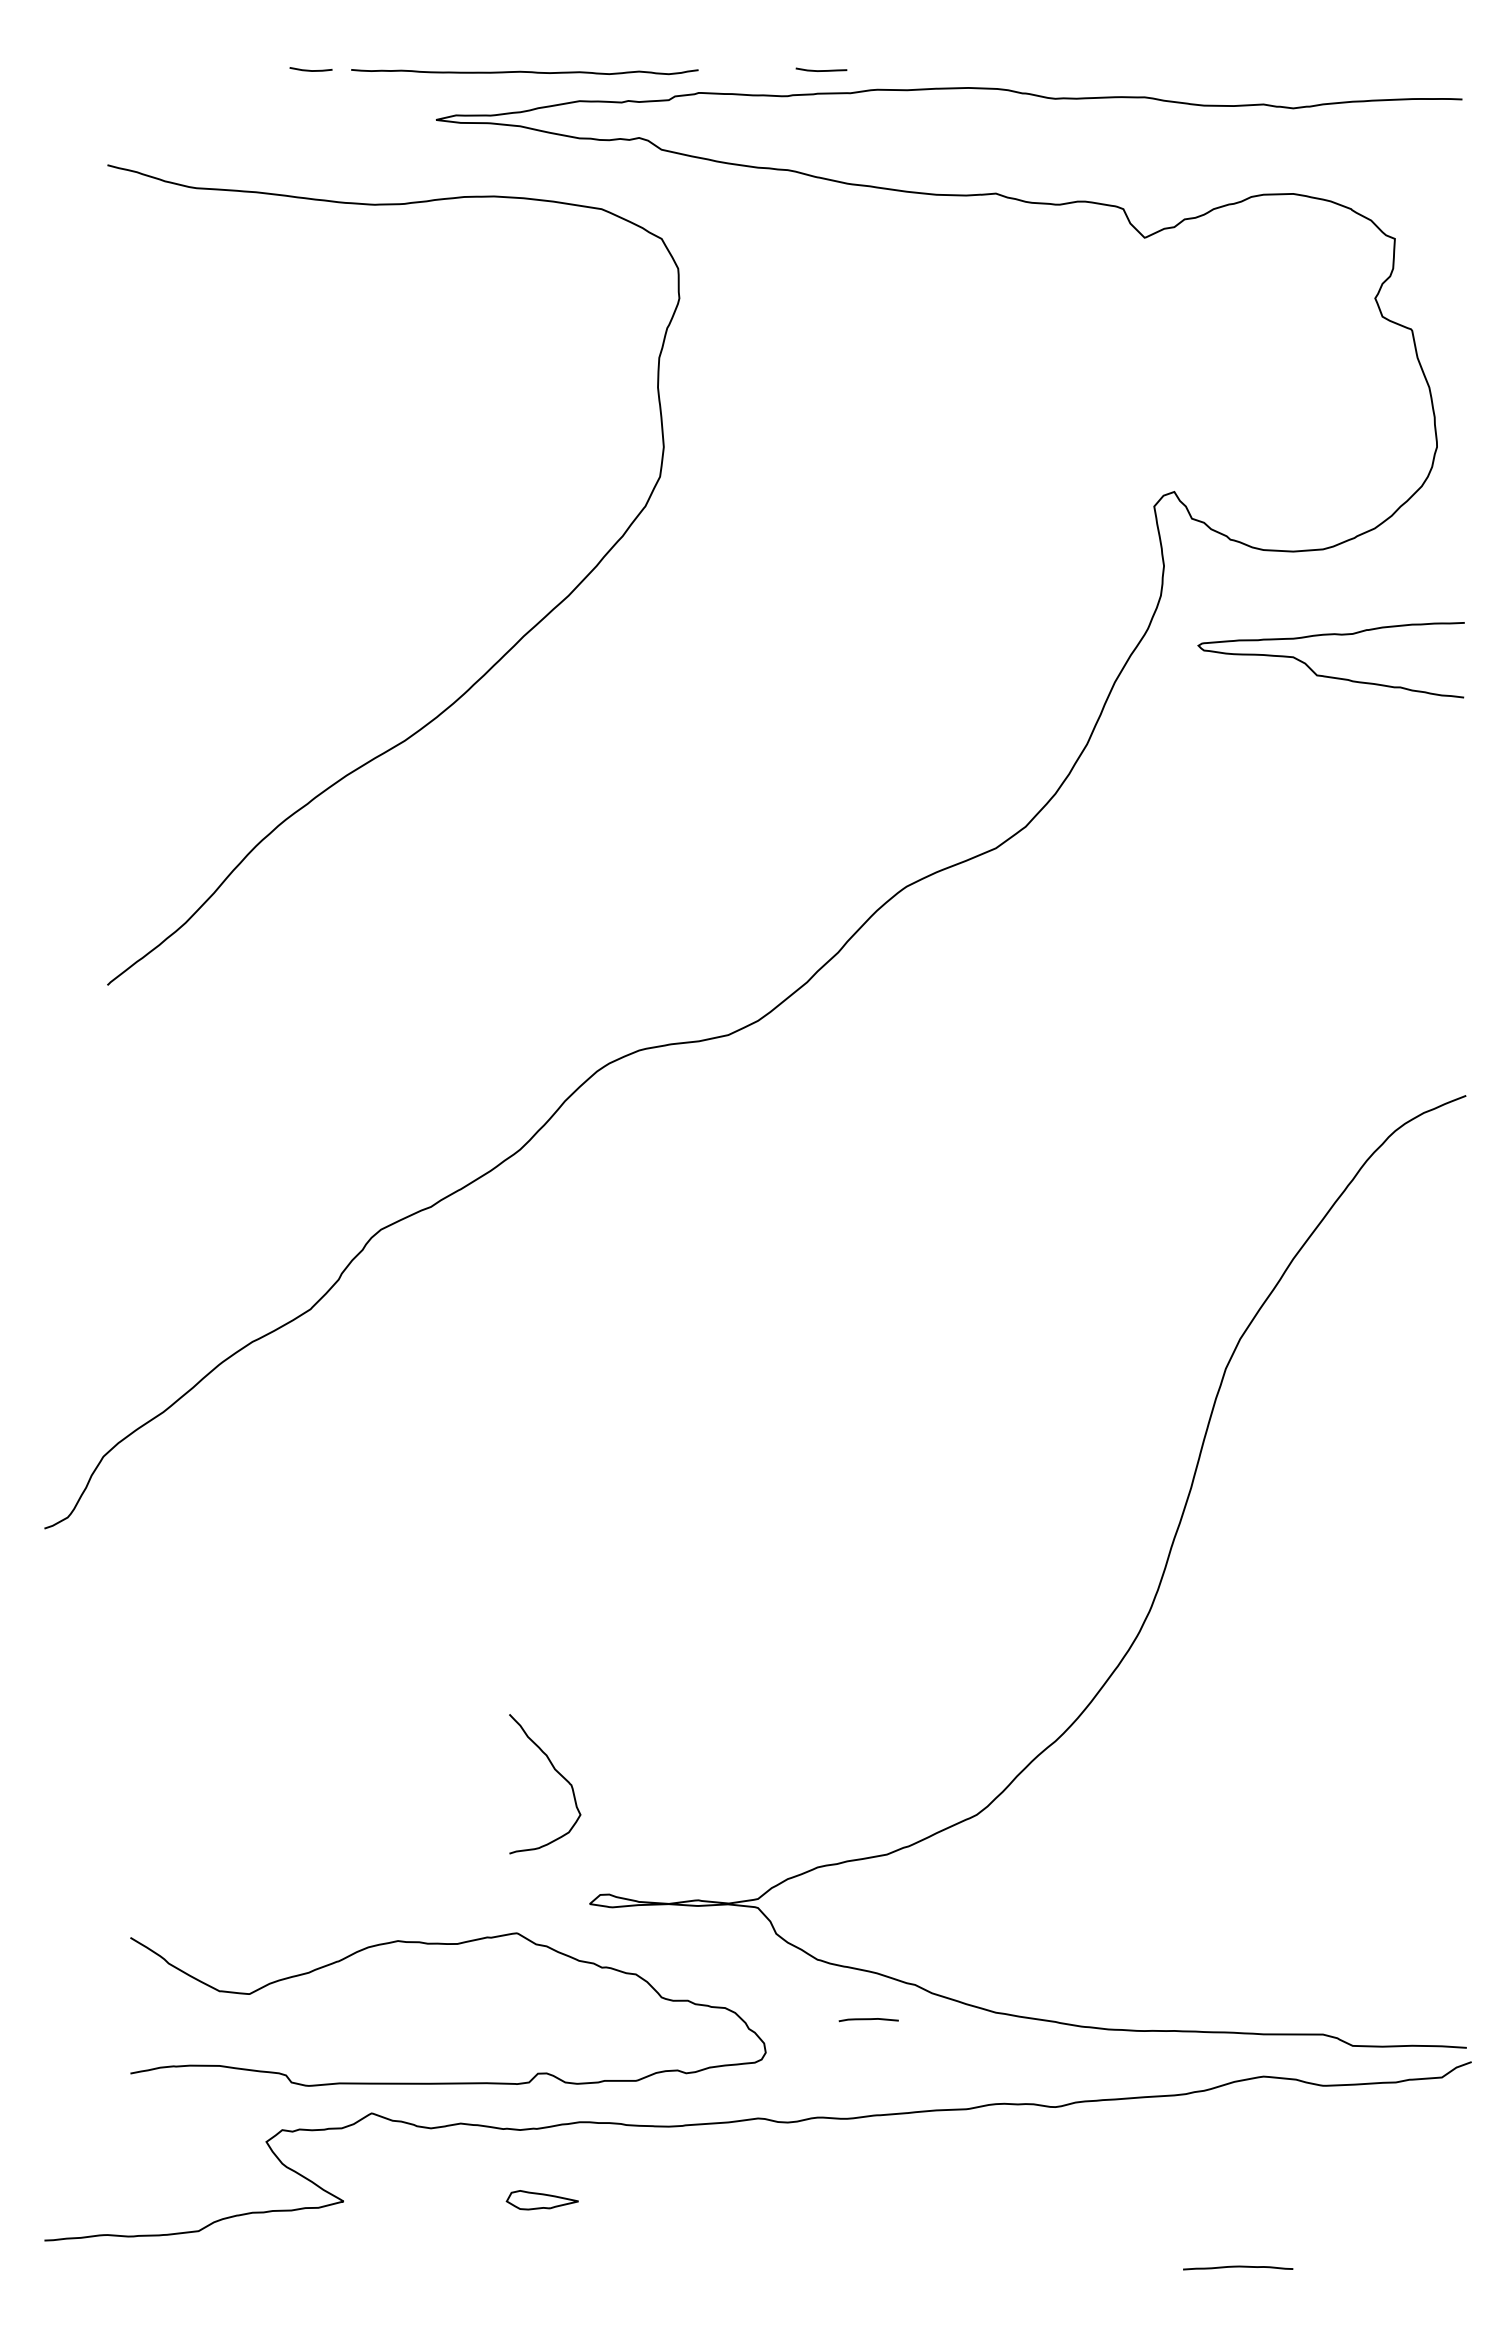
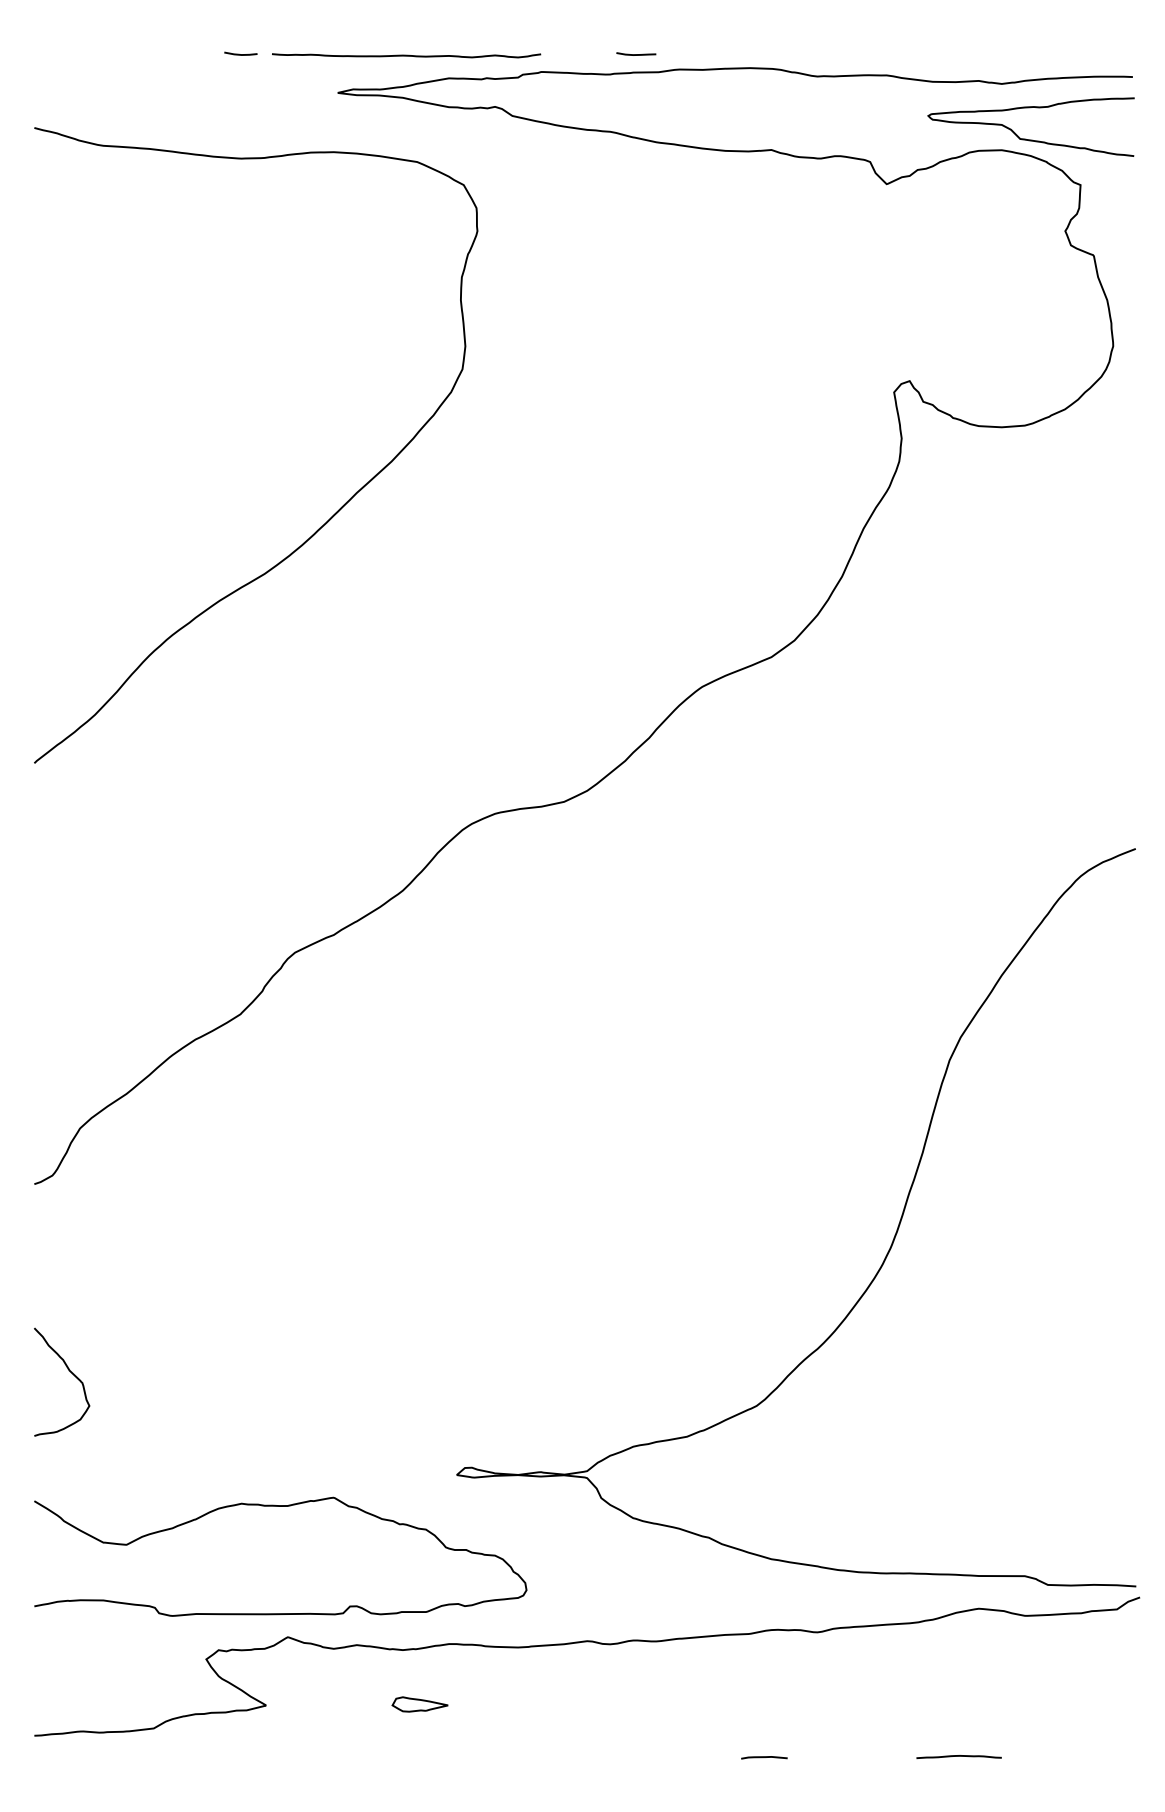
curve: (488, 669) -> (329, 518), moved
curve: (1326, 675) -> (1027, 139), moved
curve: (556, 1772) -> (70, 1373), moved
curve: (448, 1944) -> (280, 1506), moved
curve: (868, 2020) -> (764, 1758), moved

